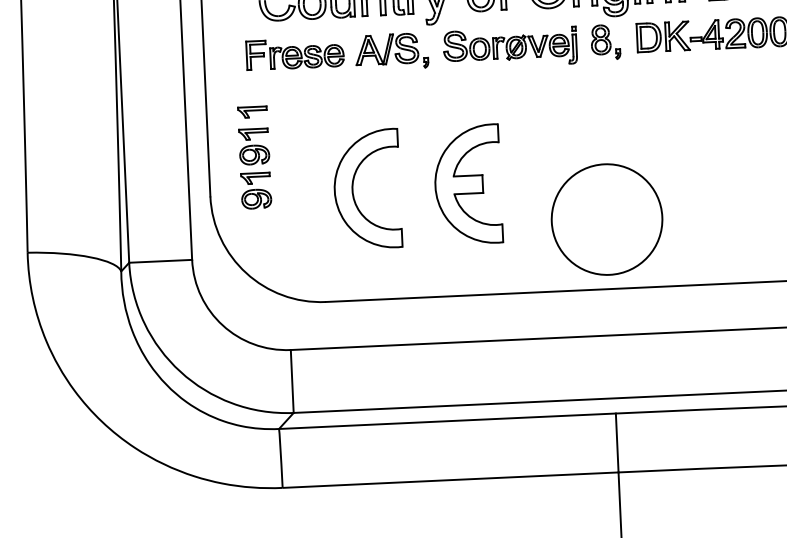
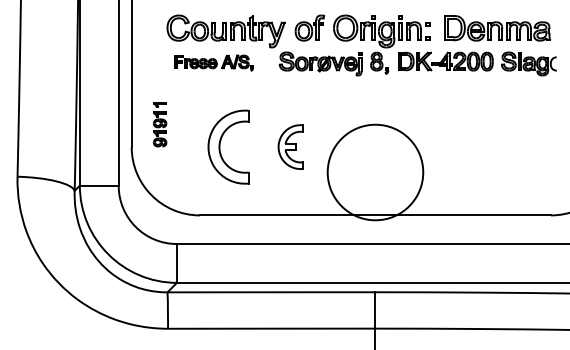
part: (336, 53) -> (213, 62), size x0.7
part: (253, 157) -> (159, 124), size x0.7
part: (467, 183) -> (290, 146), size x0.6
circle: (607, 219) -> (375, 172), size x1.4

